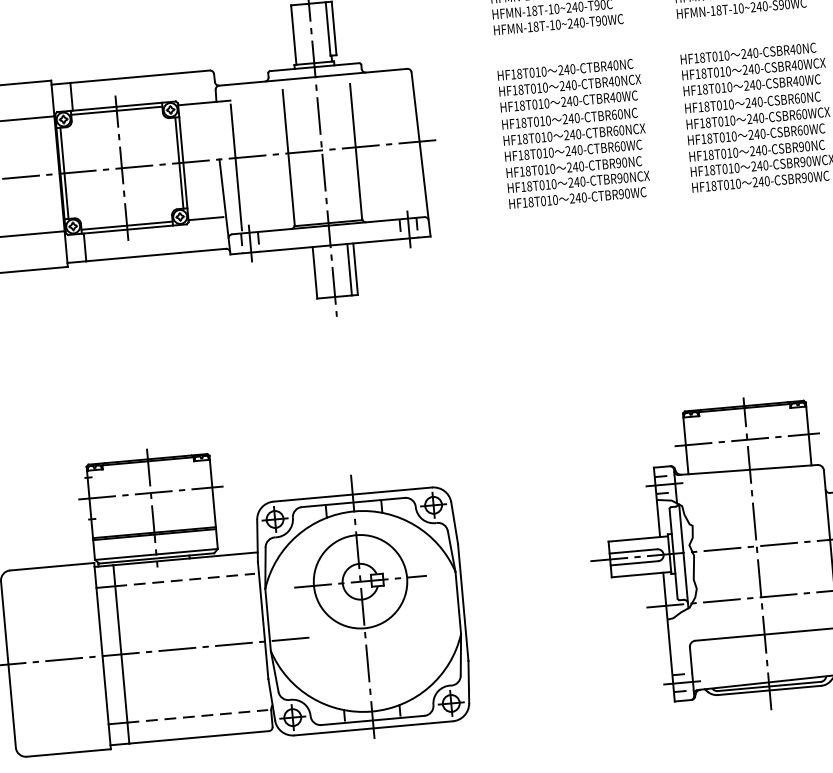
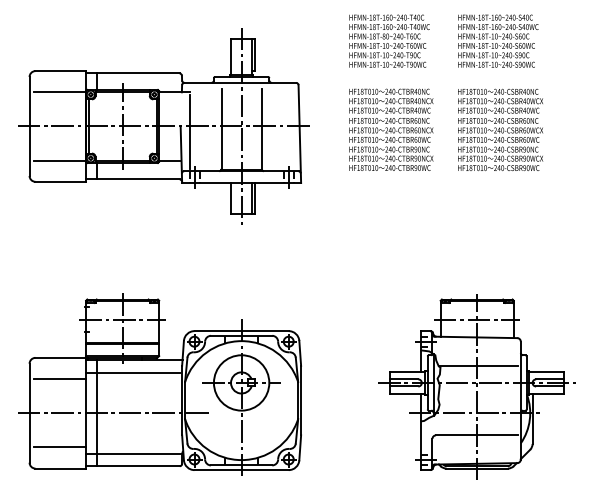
line: (756, 516) -> (478, 365), added
line: (185, 579) -> (138, 372), dashed -> solid
line: (53, 603) -> (59, 379), added
line: (197, 715) -> (138, 453), dashed -> solid
line: (63, 717) -> (59, 447), added

